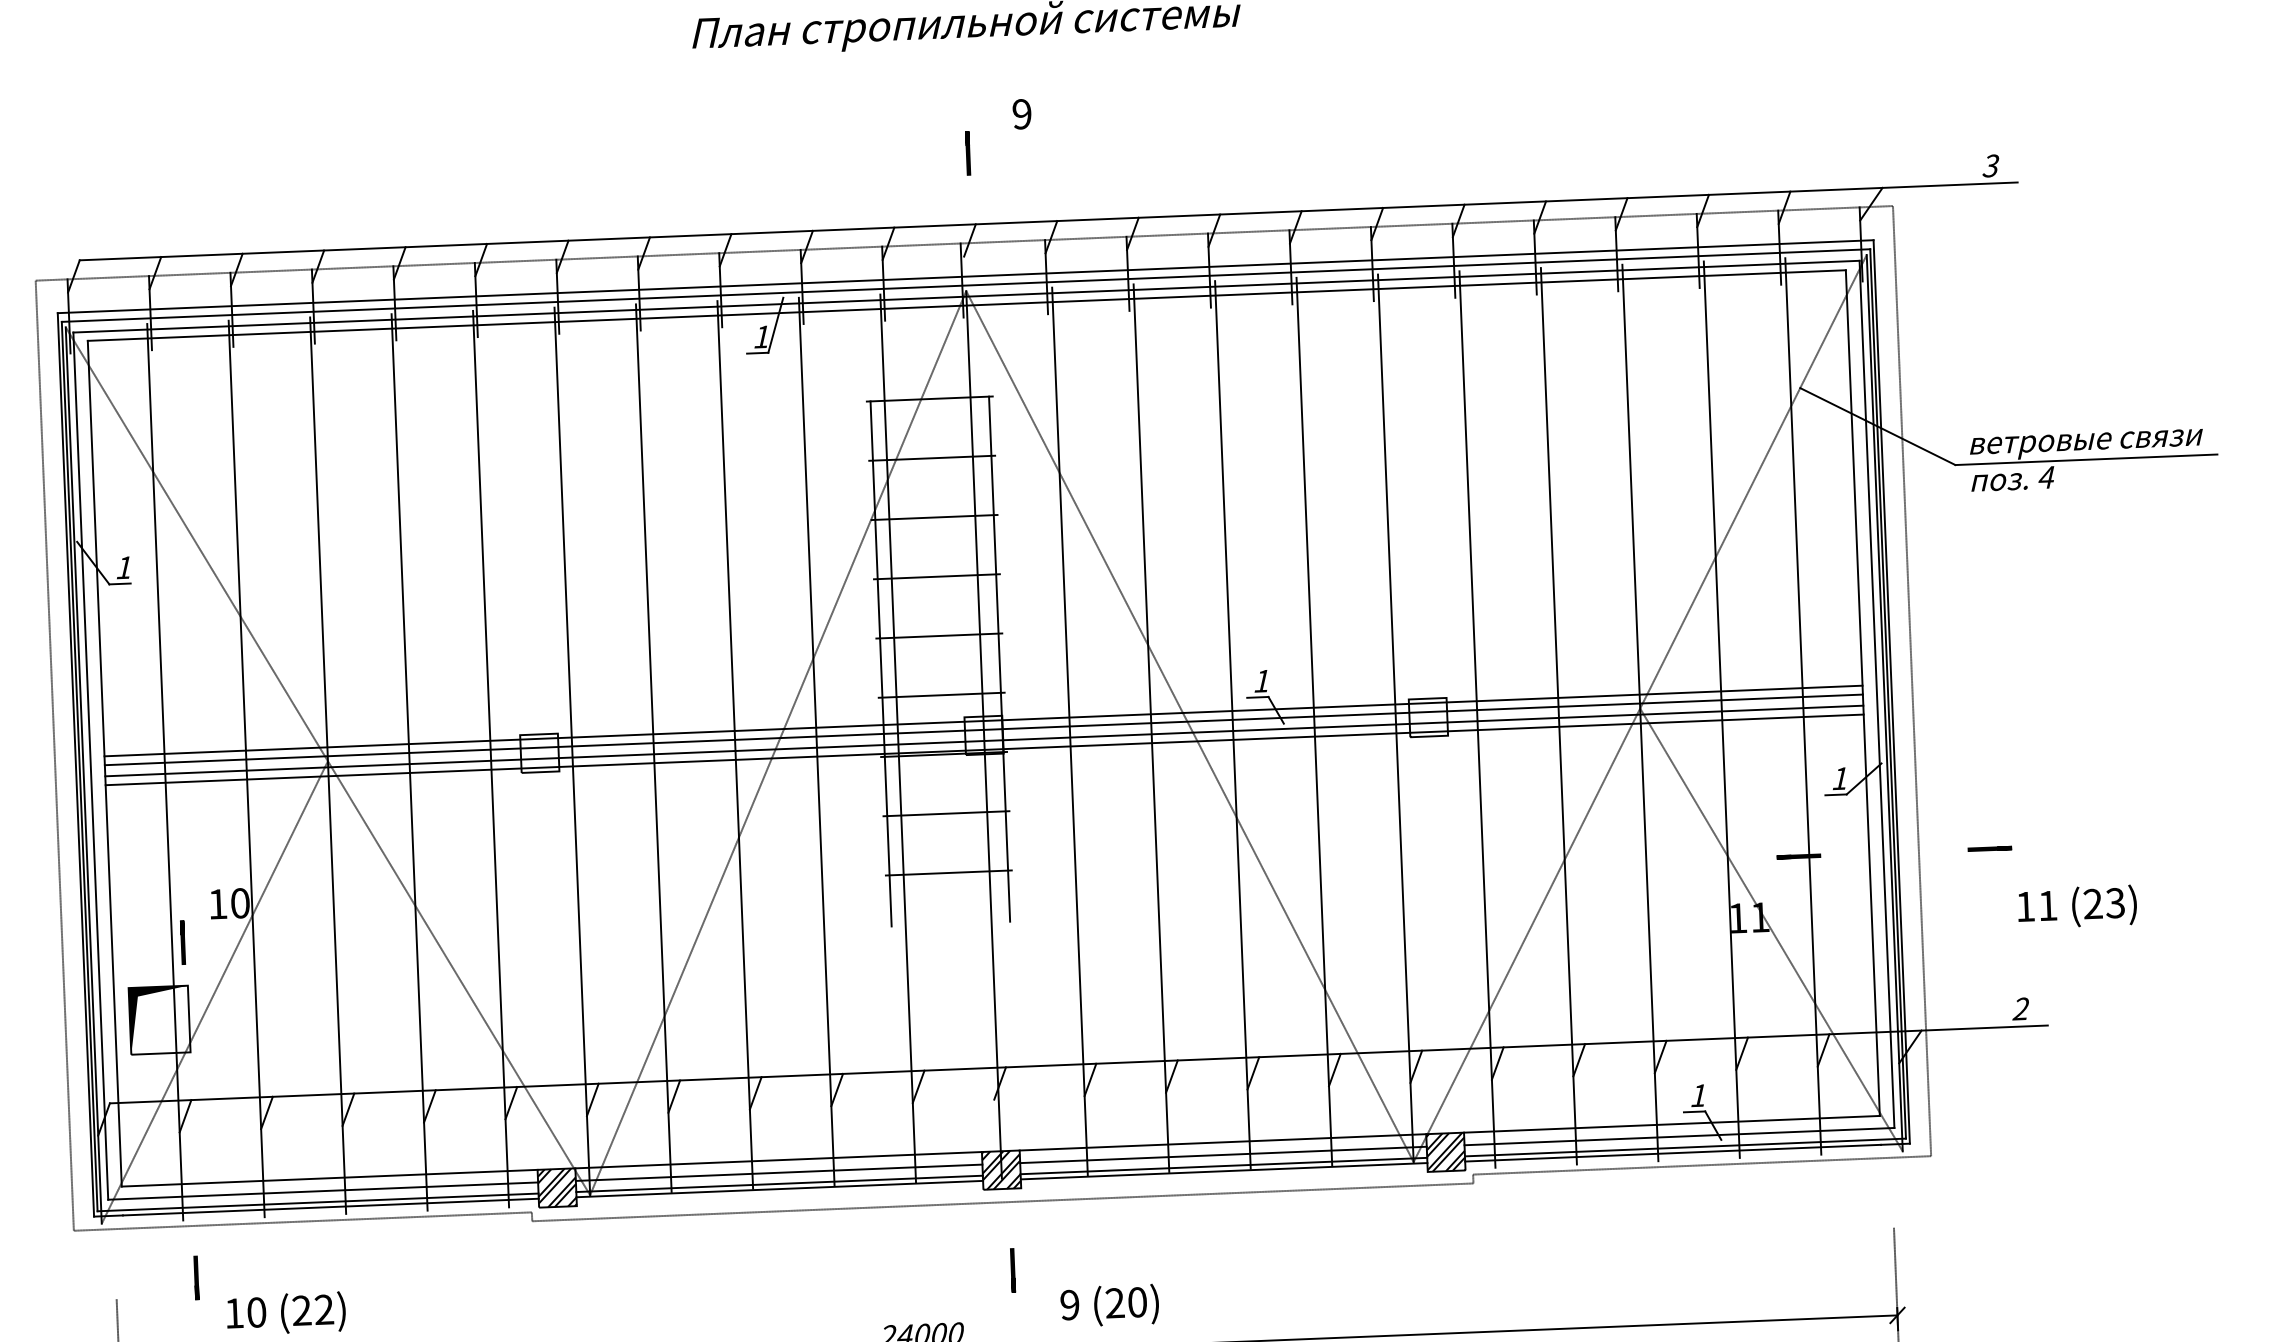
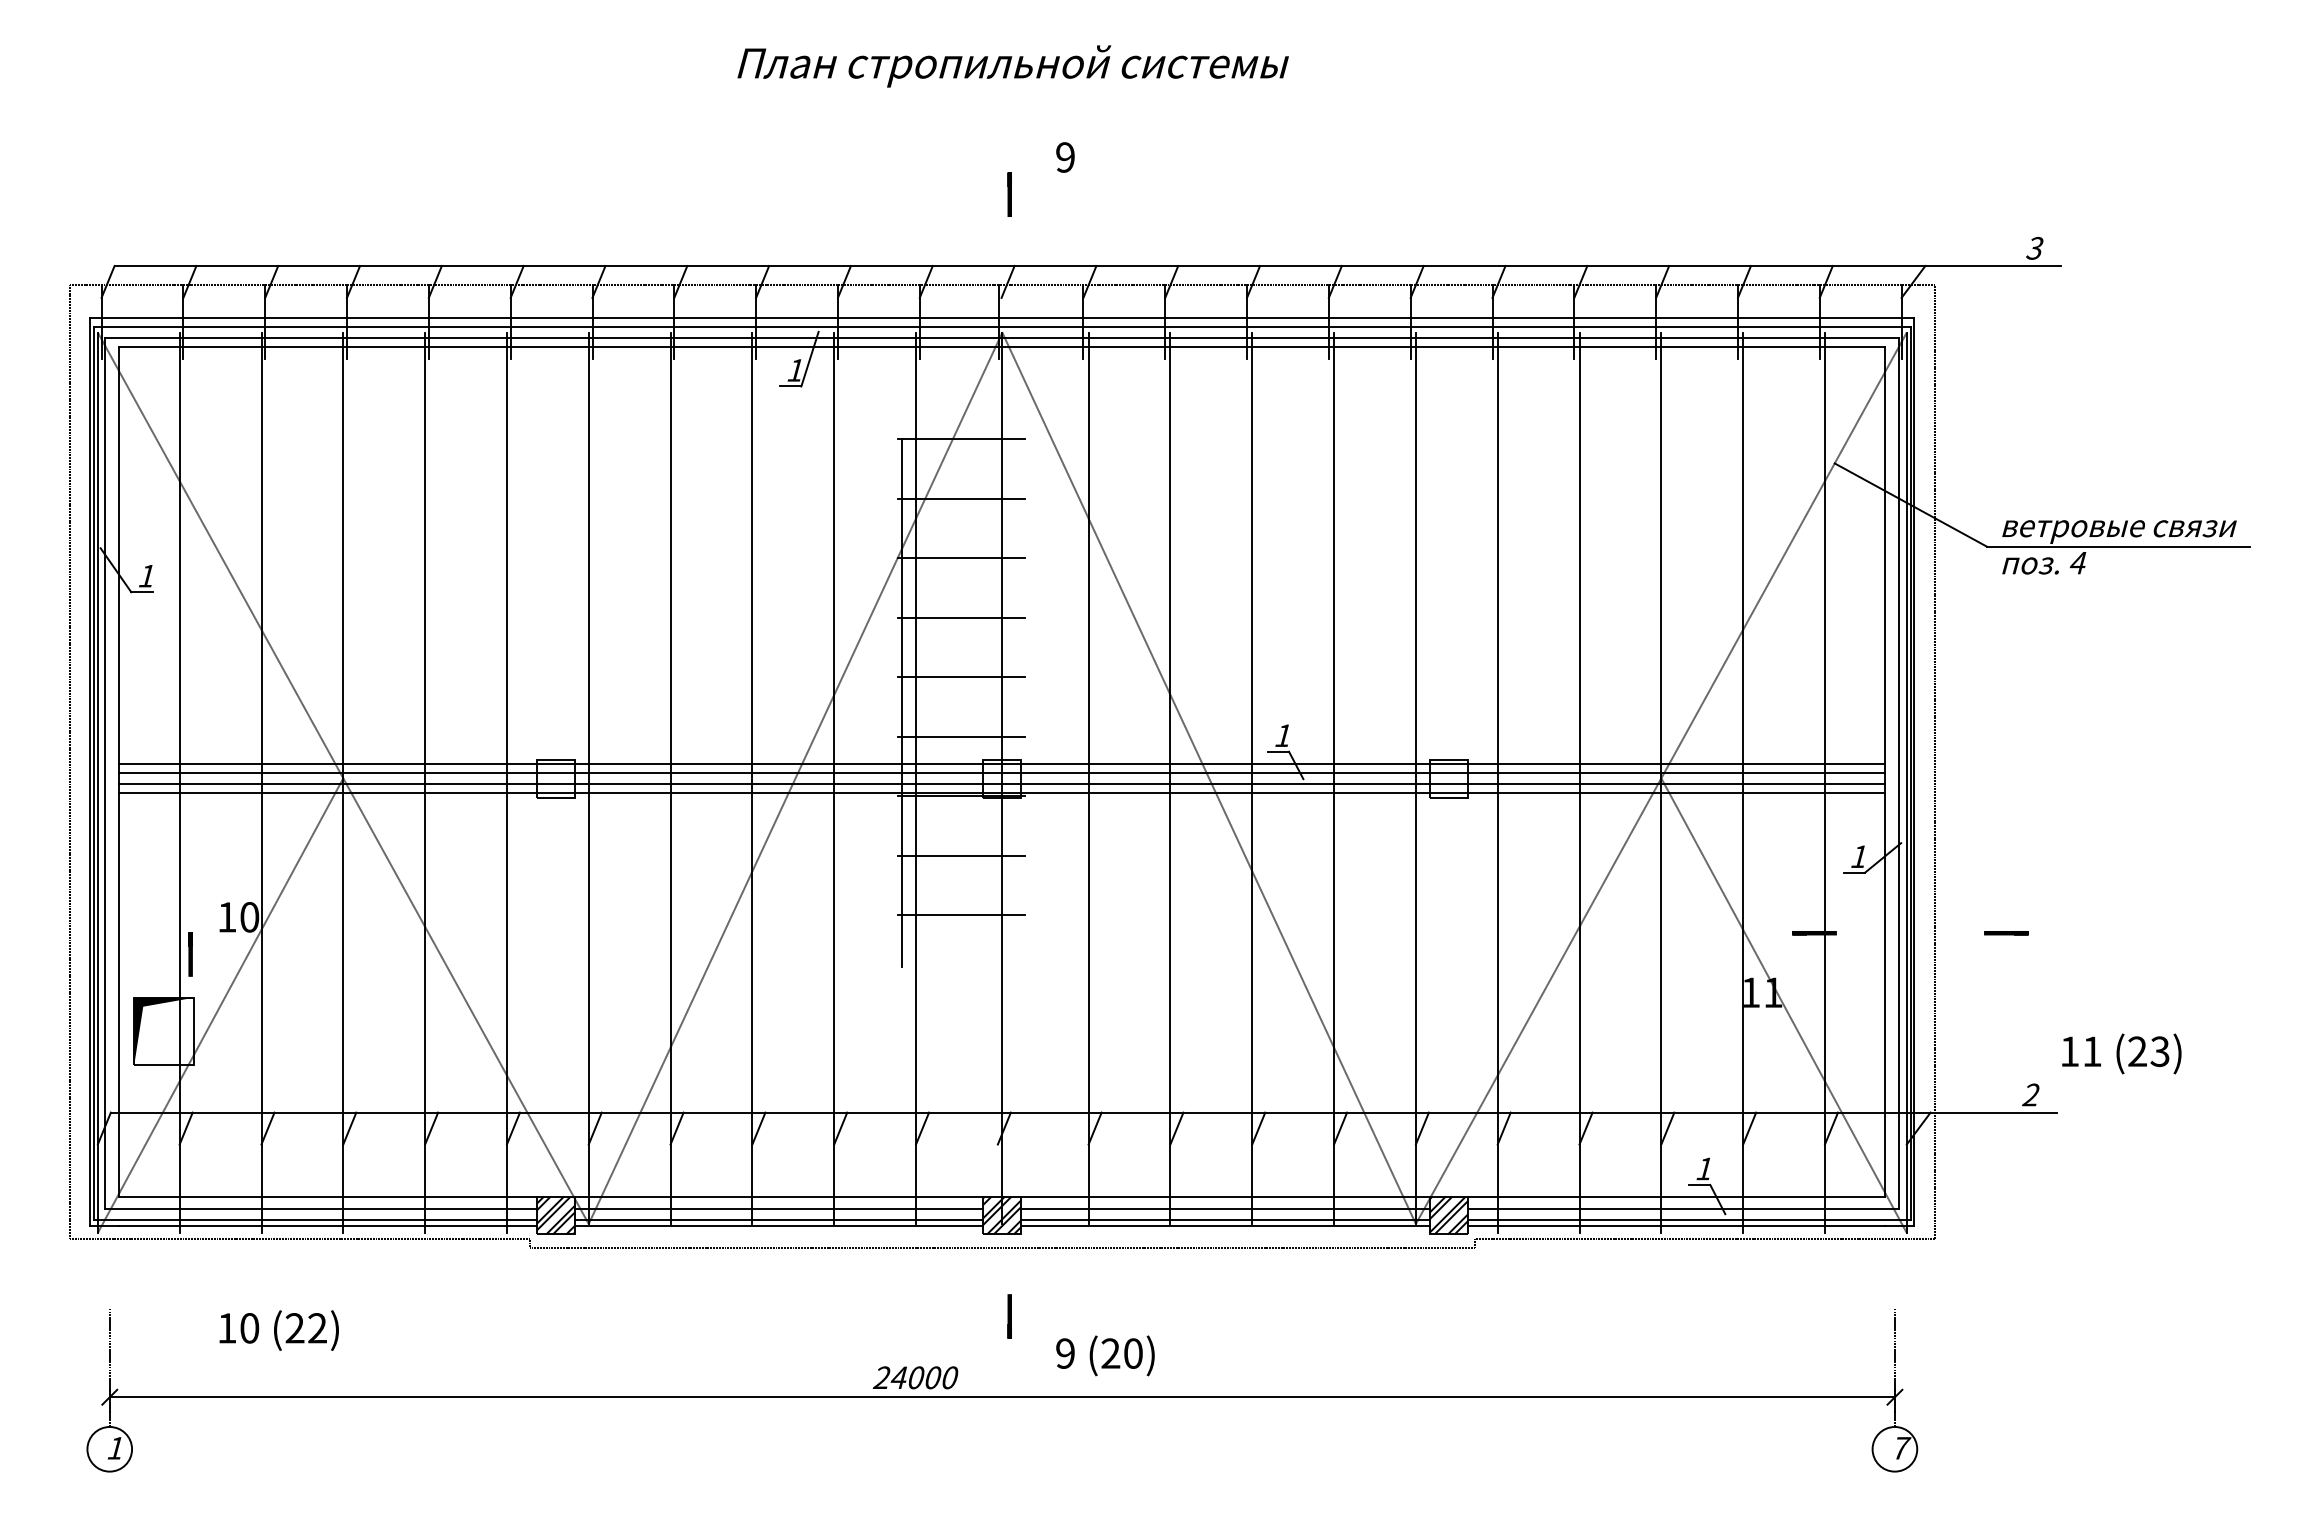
line: (999, 658) -> (1020, 702), removed
text: (2077, 906) -> (2121, 1053), moved
line: (196, 1277) -> (190, 1290), removed

